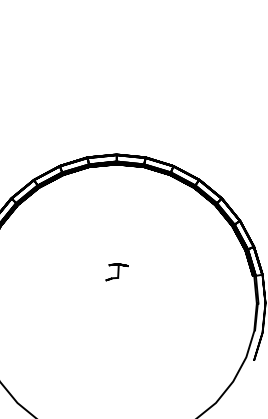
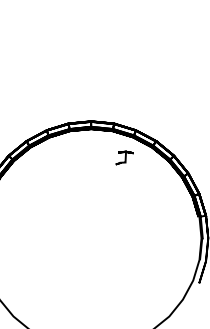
part: (116, 272) -> (124, 158), moved

